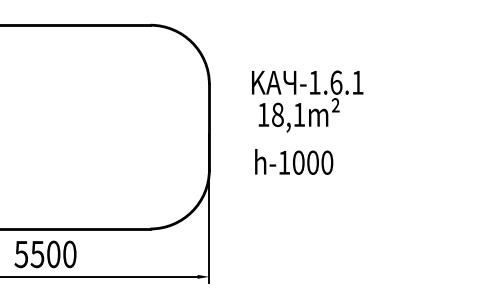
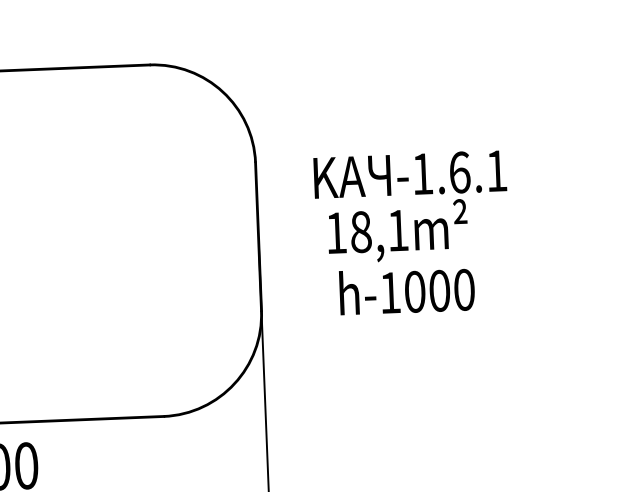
text: (307, 101) -> (411, 206), moved

